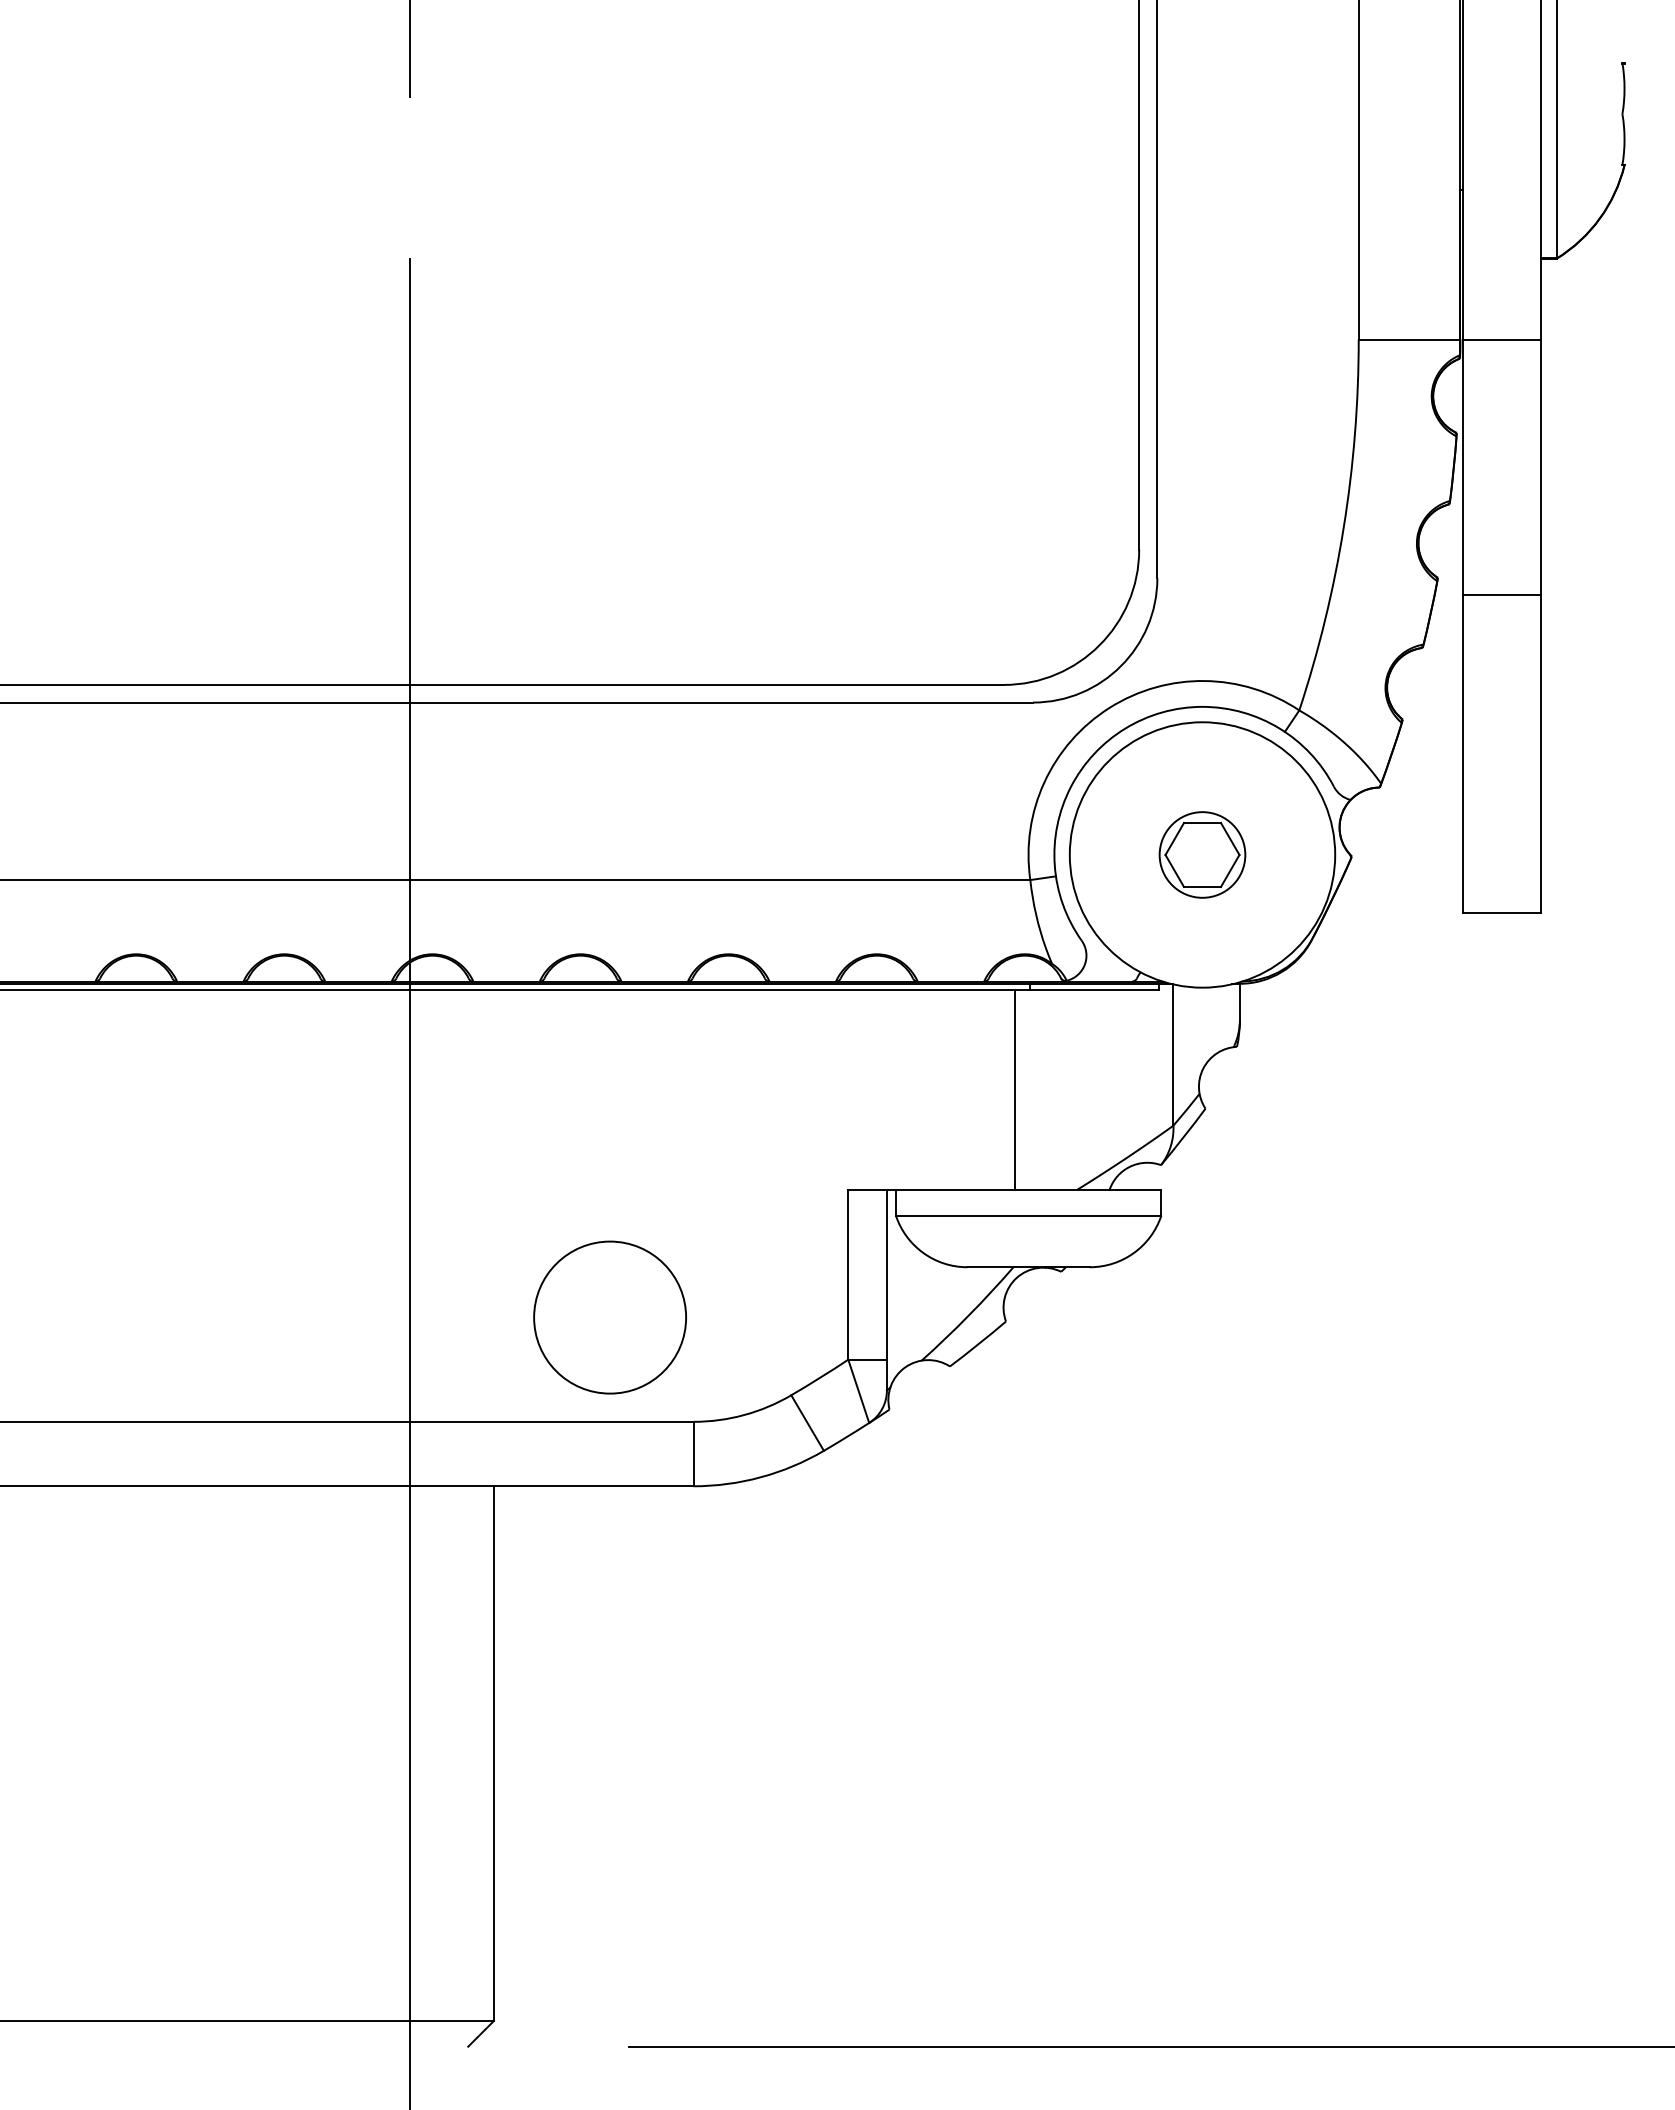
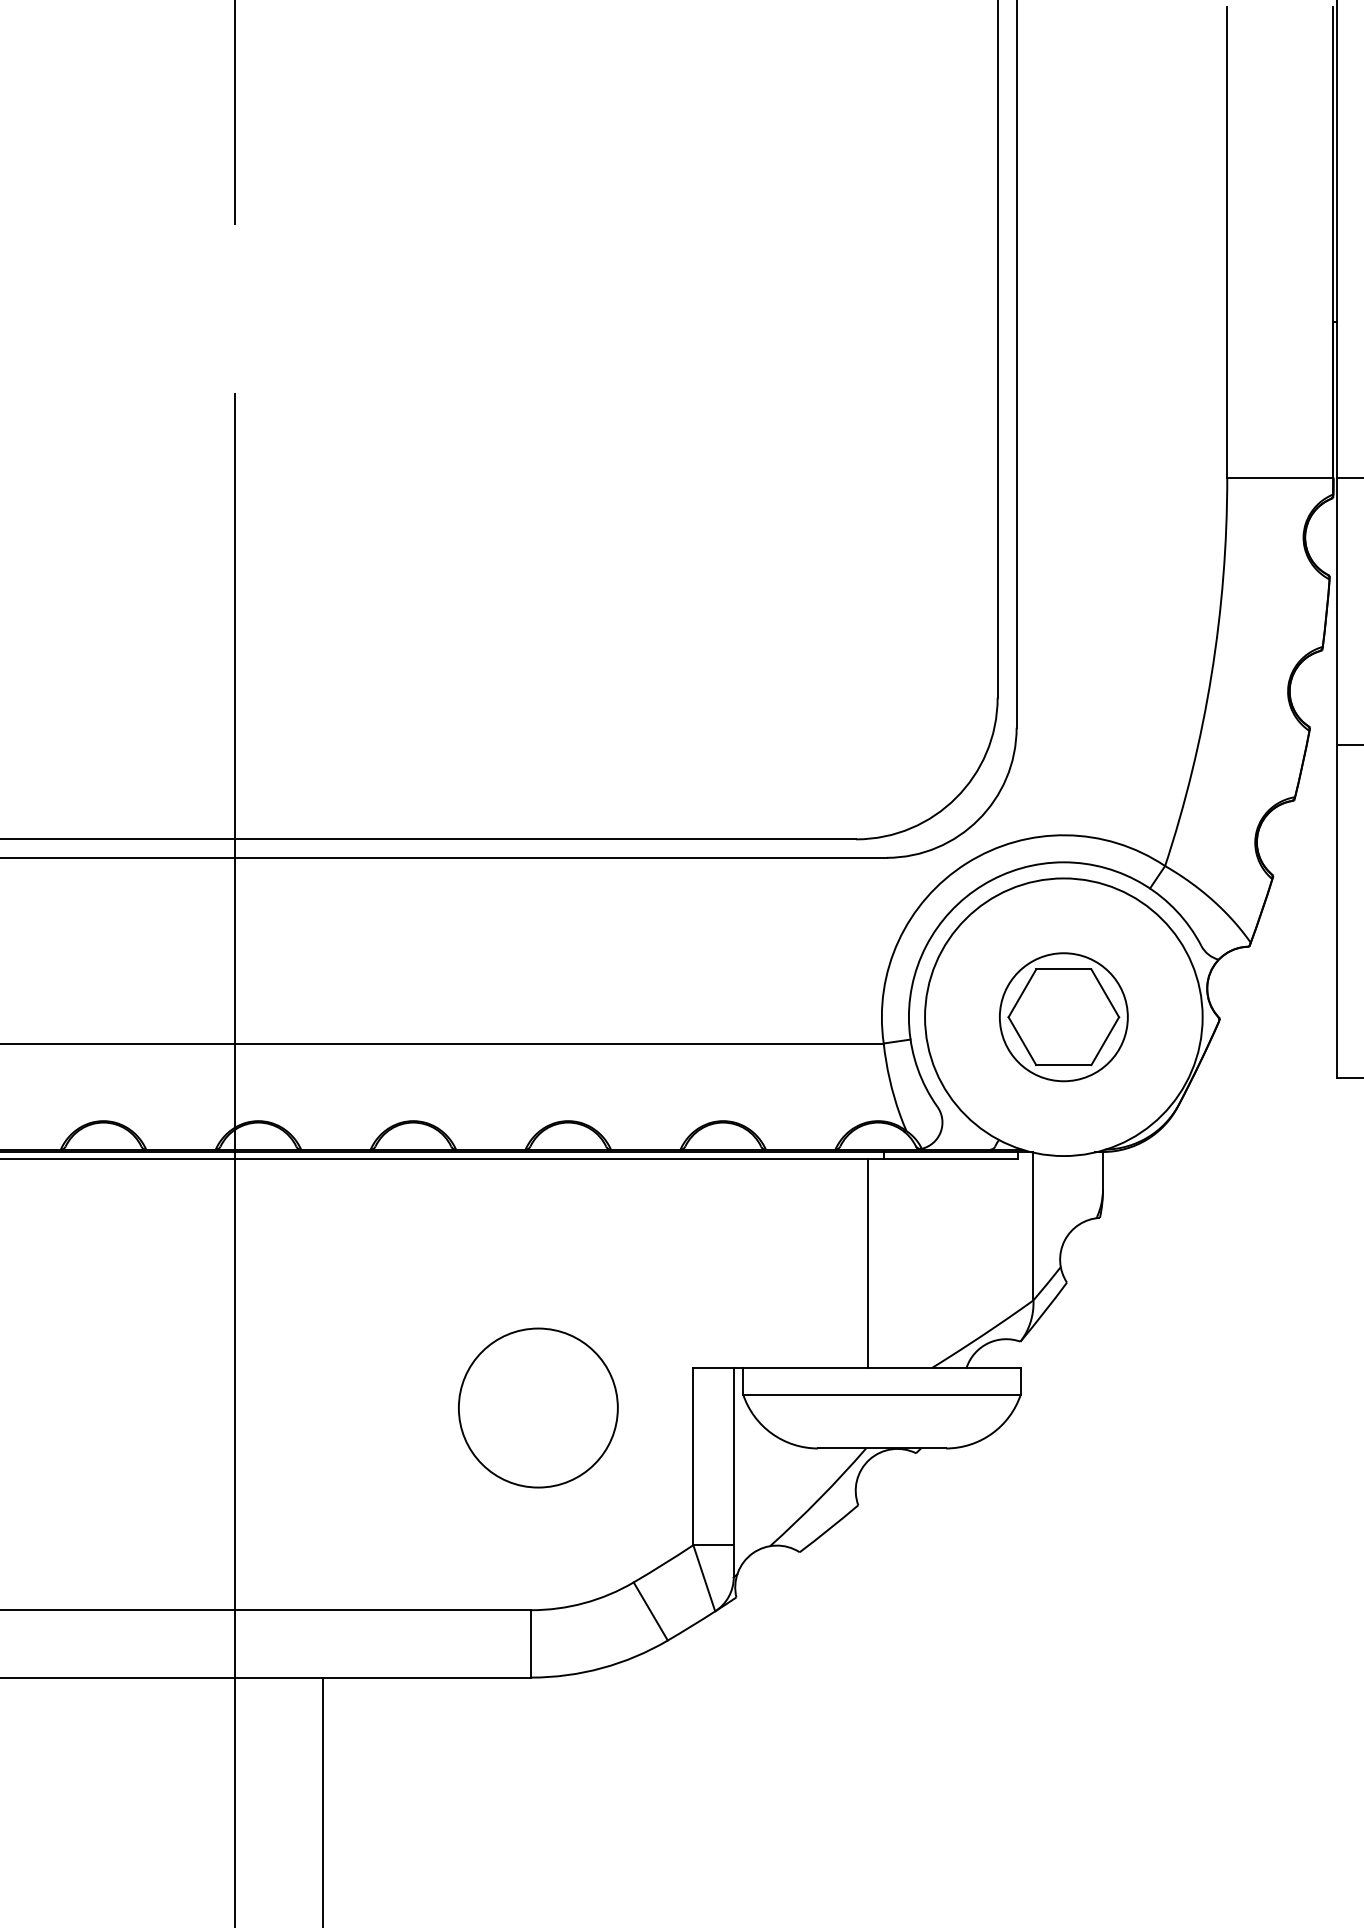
part: (1202, 854) -> (1063, 1016), size x1.43
circle: (609, 1317) -> (537, 1407), moved

